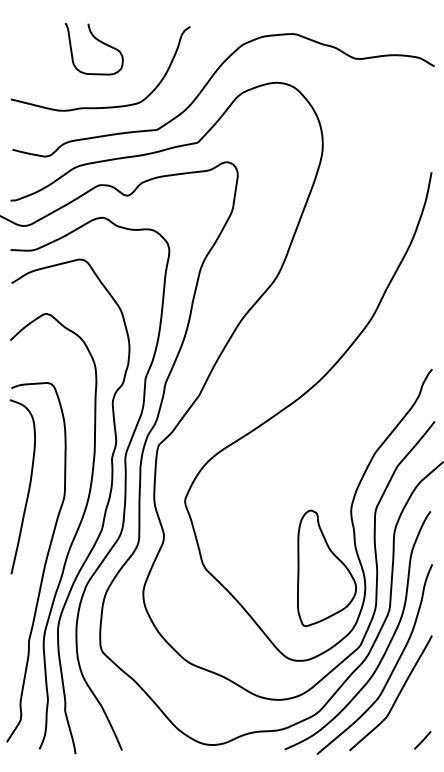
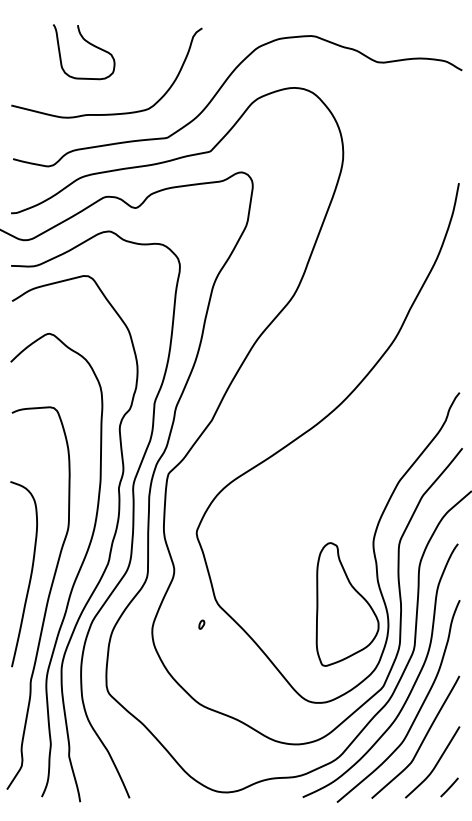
curve: (98, 41) -> (88, 43), moved
curve: (28, 486) -> (30, 573), moved
part: (189, 587) -> (201, 624), added
curve: (409, 718) -> (435, 764), added

